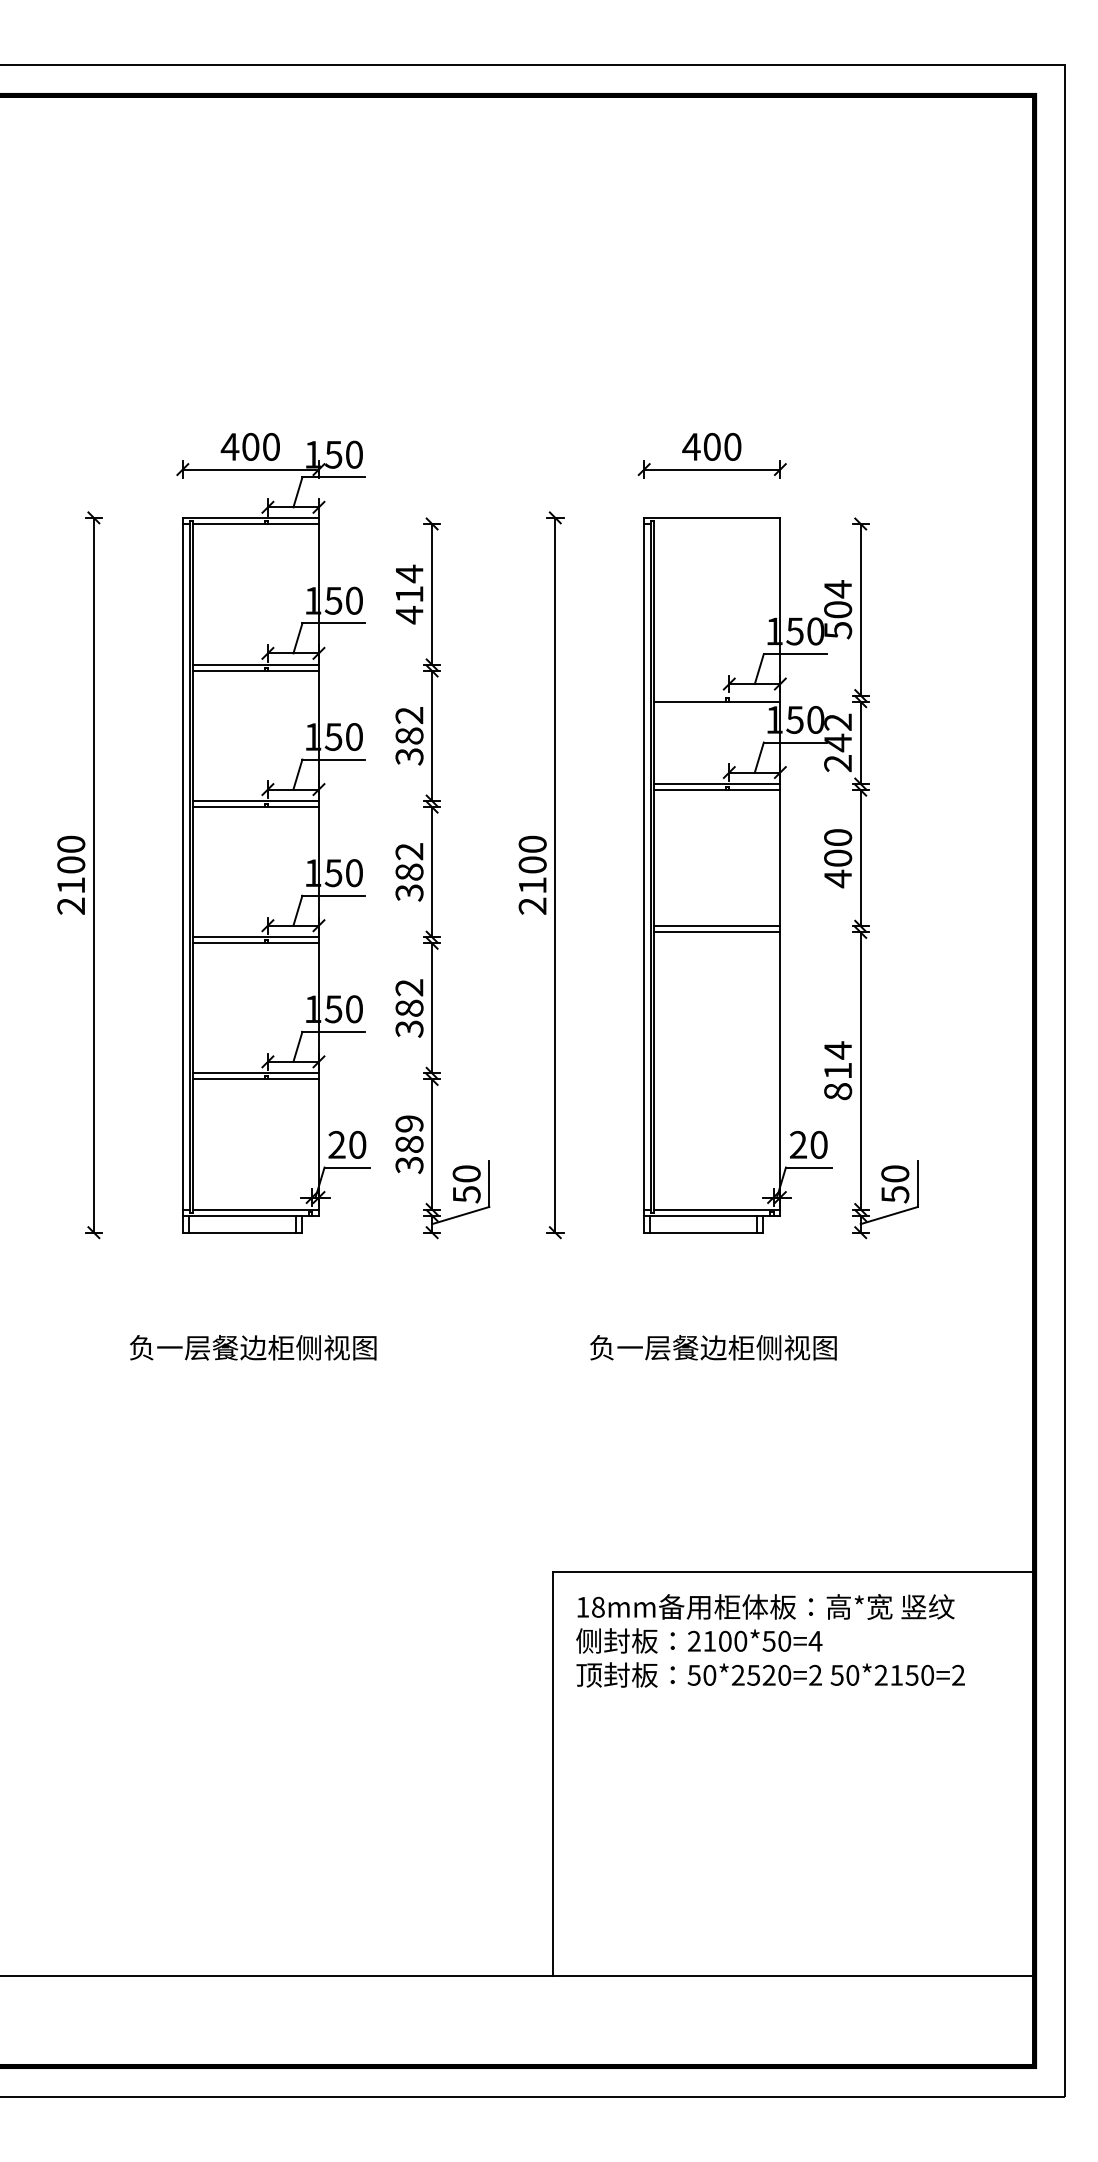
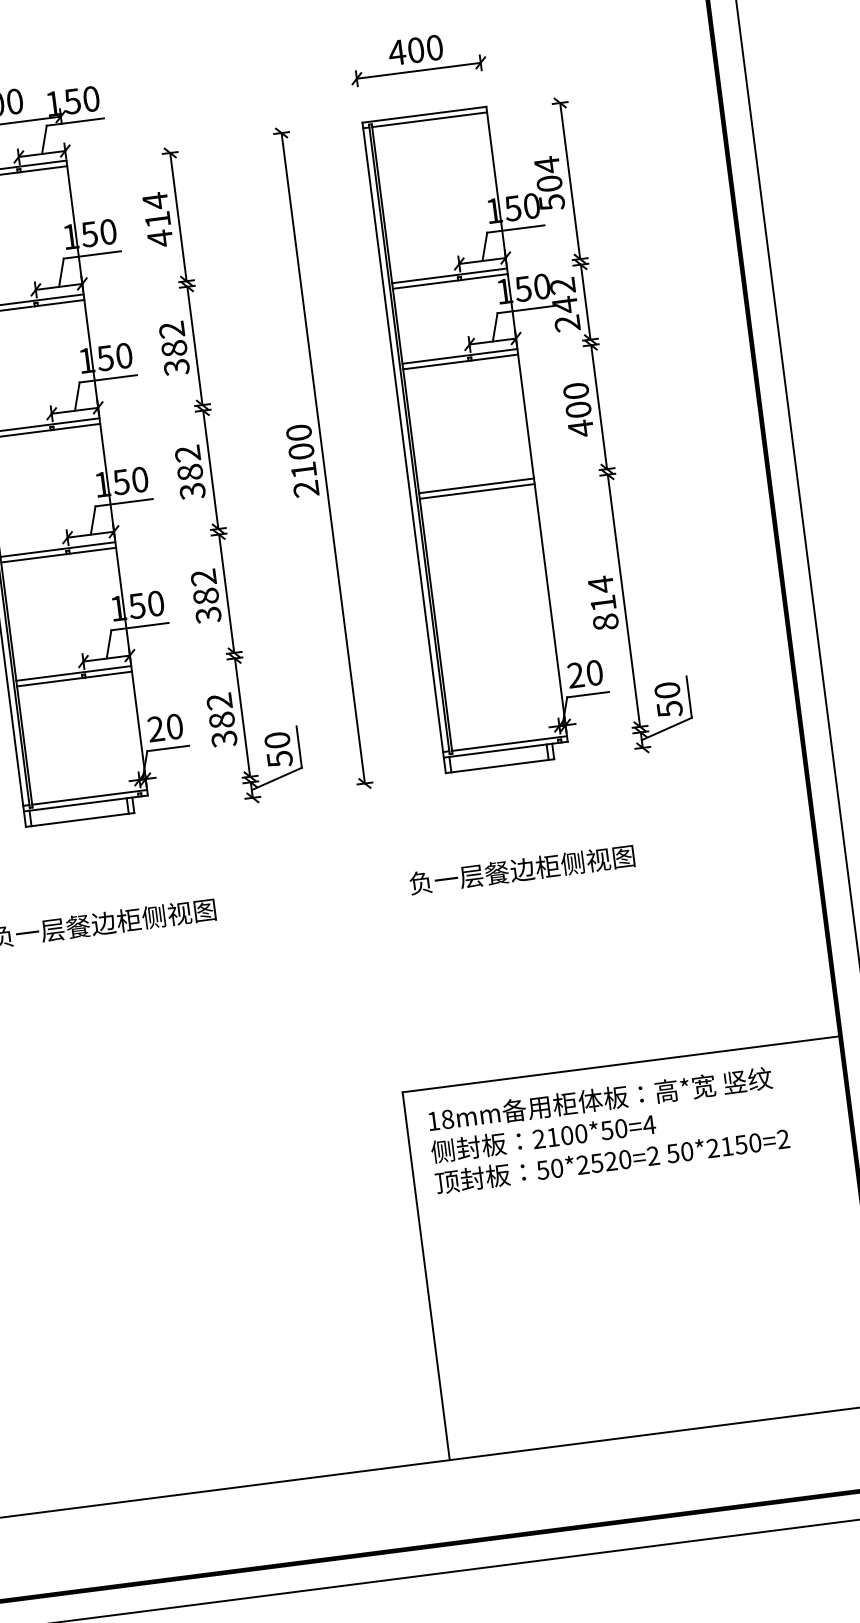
line: (717, 524) -> (429, 120), added
line: (717, 695) -> (449, 275), added
text: (409, 1123) -> (219, 701), 389 -> 382

